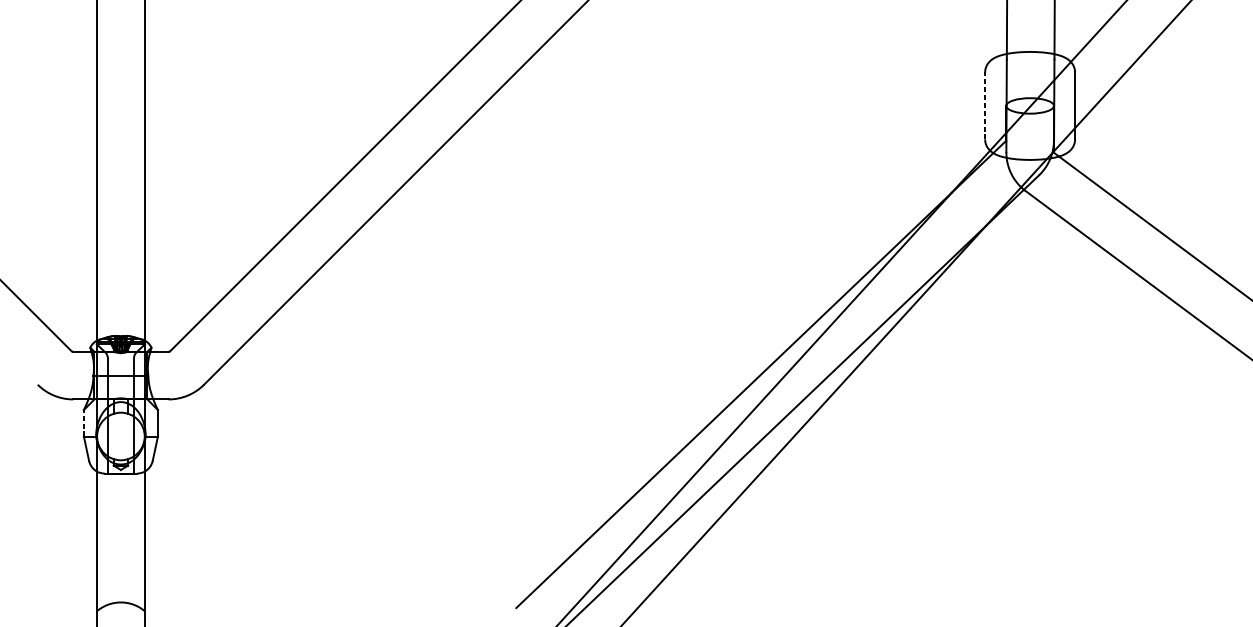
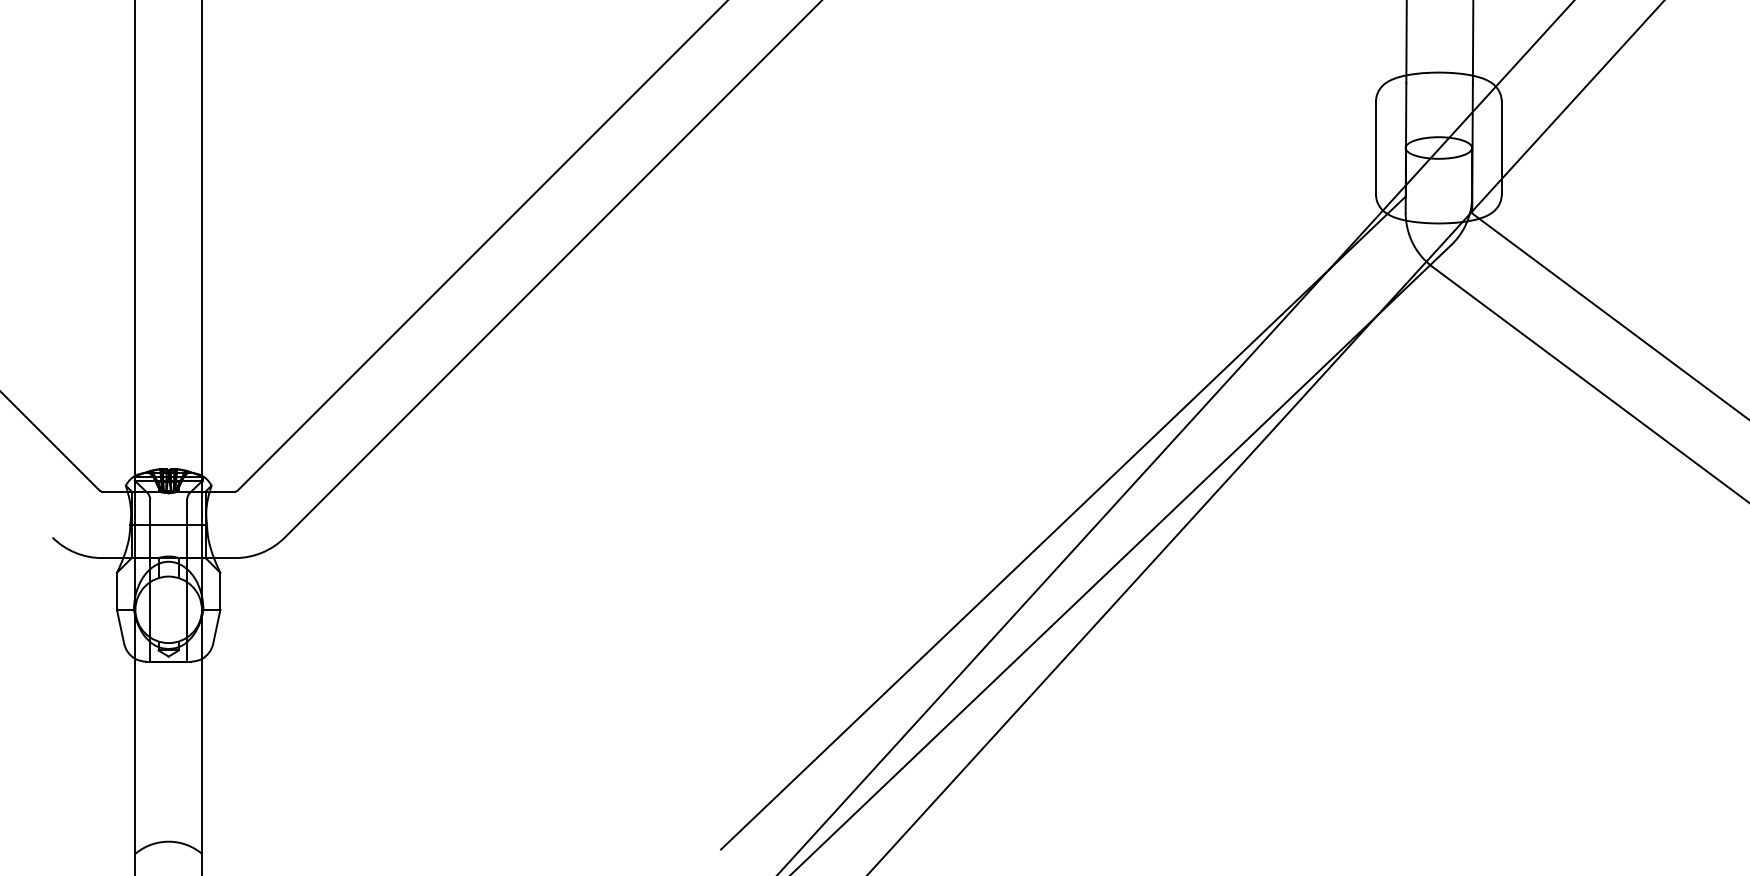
line: (985, 106) -> (1376, 148), dashed -> solid
line: (83, 422) -> (116, 590), dashed -> solid

